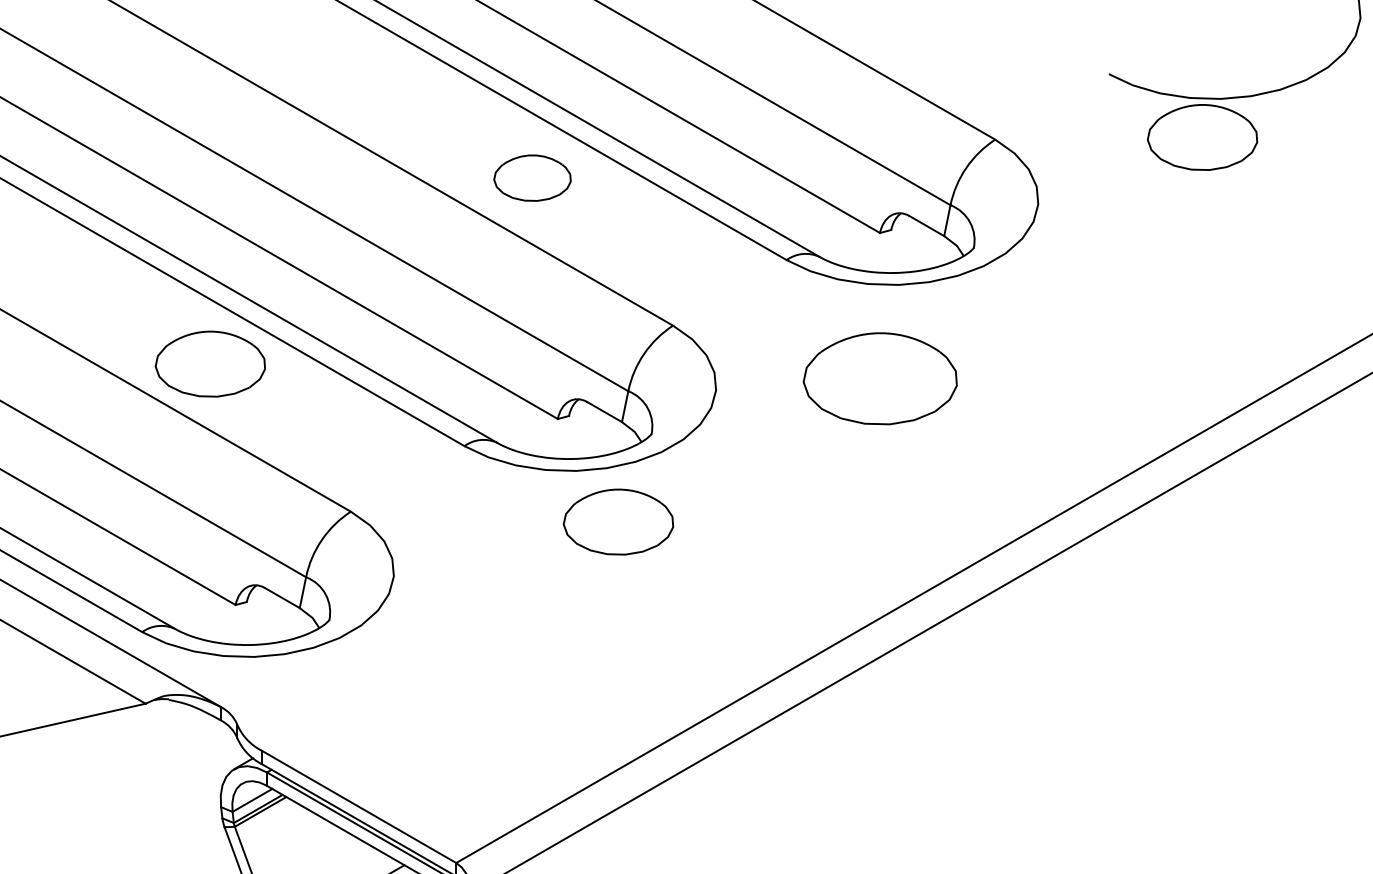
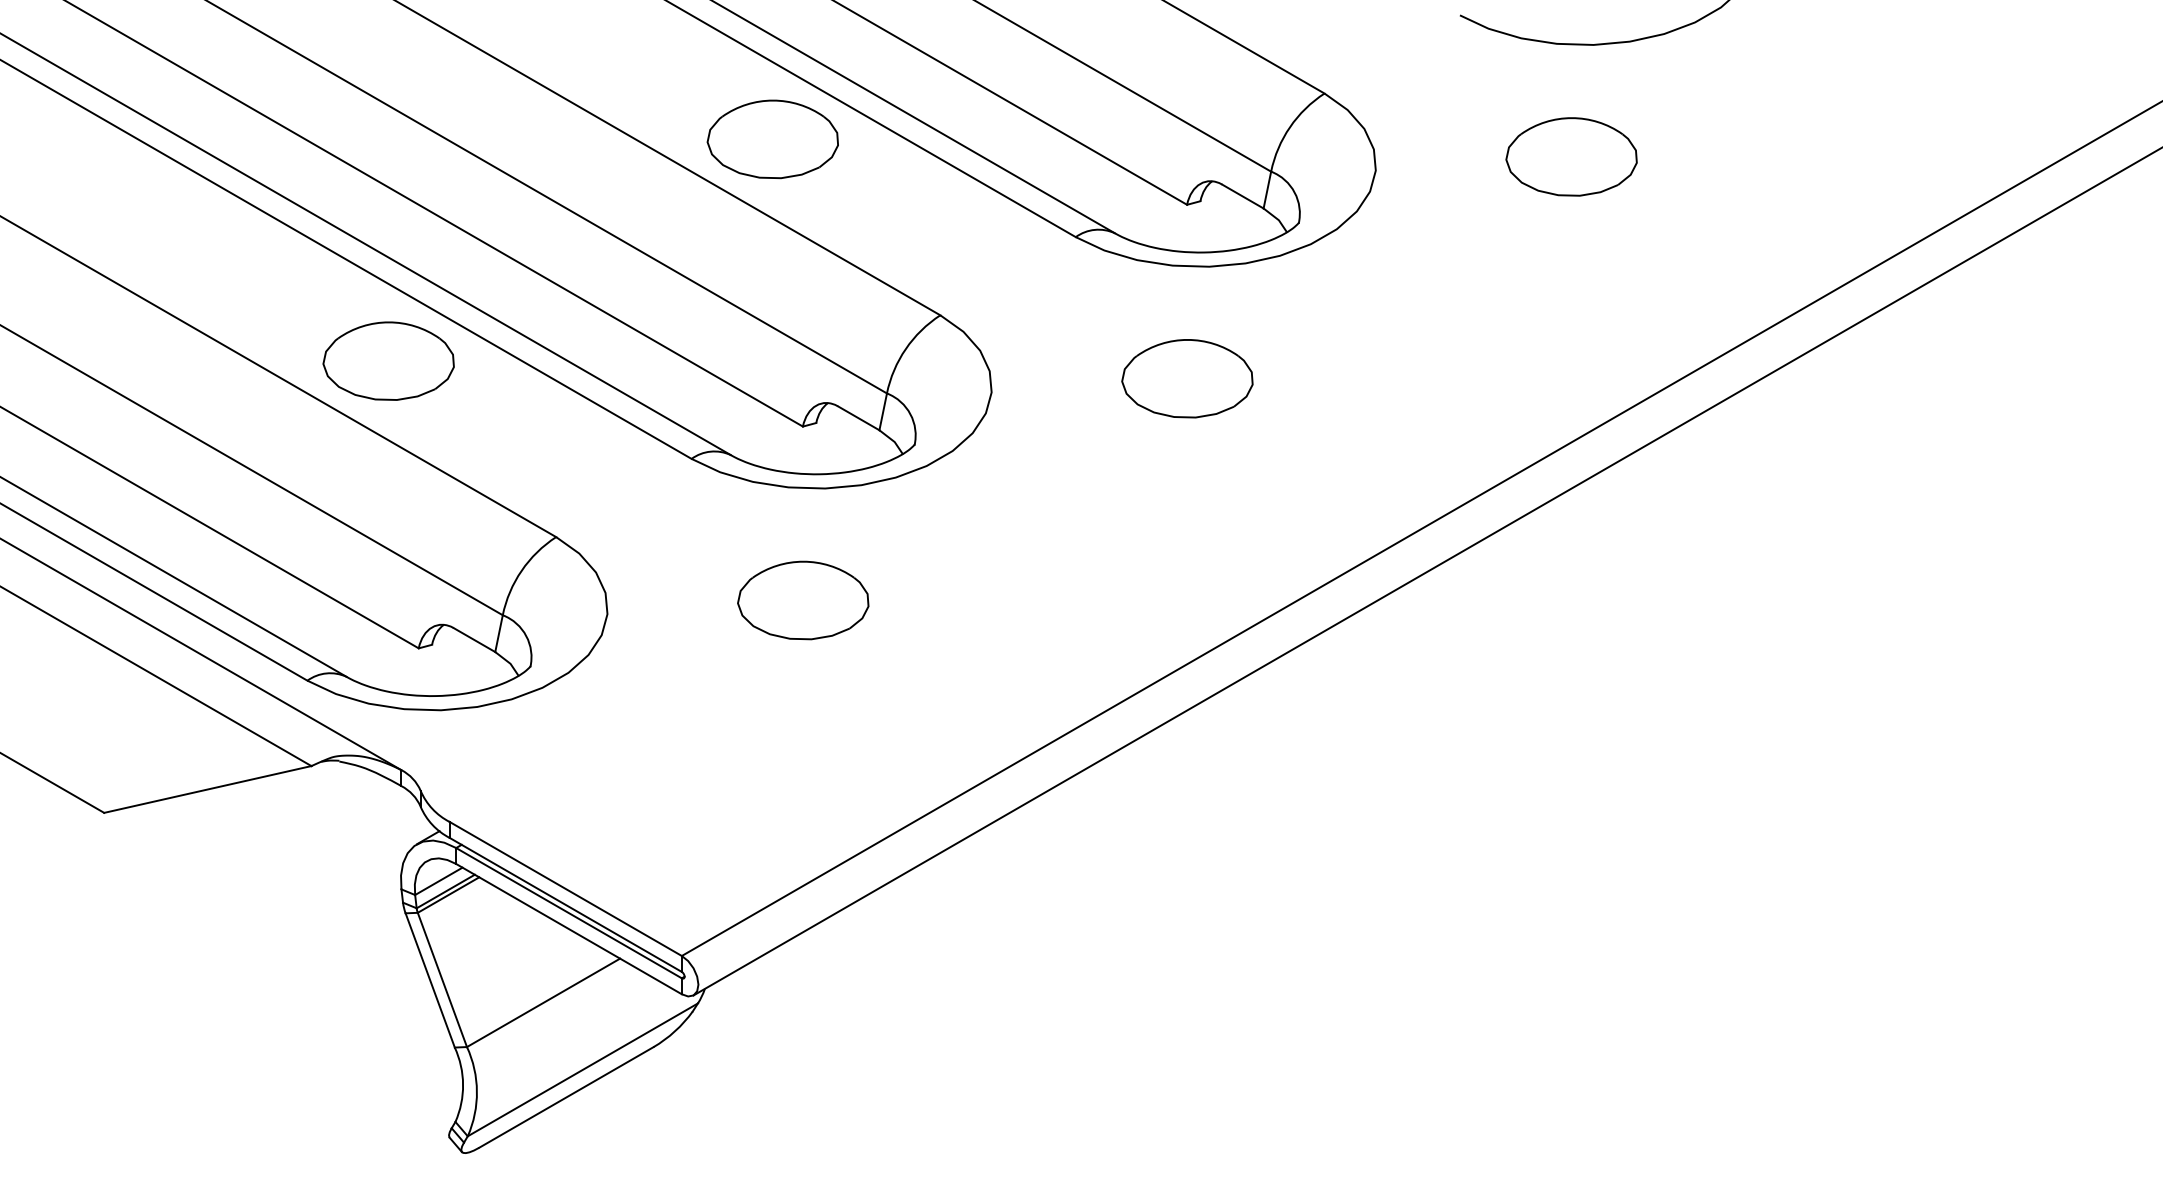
part: (1202, 137) -> (1571, 156), moved
part: (532, 178) -> (772, 139), size x1.43
part: (880, 378) -> (1187, 378), size x0.71
part: (618, 522) -> (803, 600), moved

